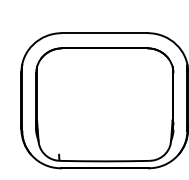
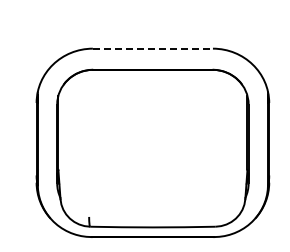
line: (105, 33) -> (153, 48), solid -> dashed

